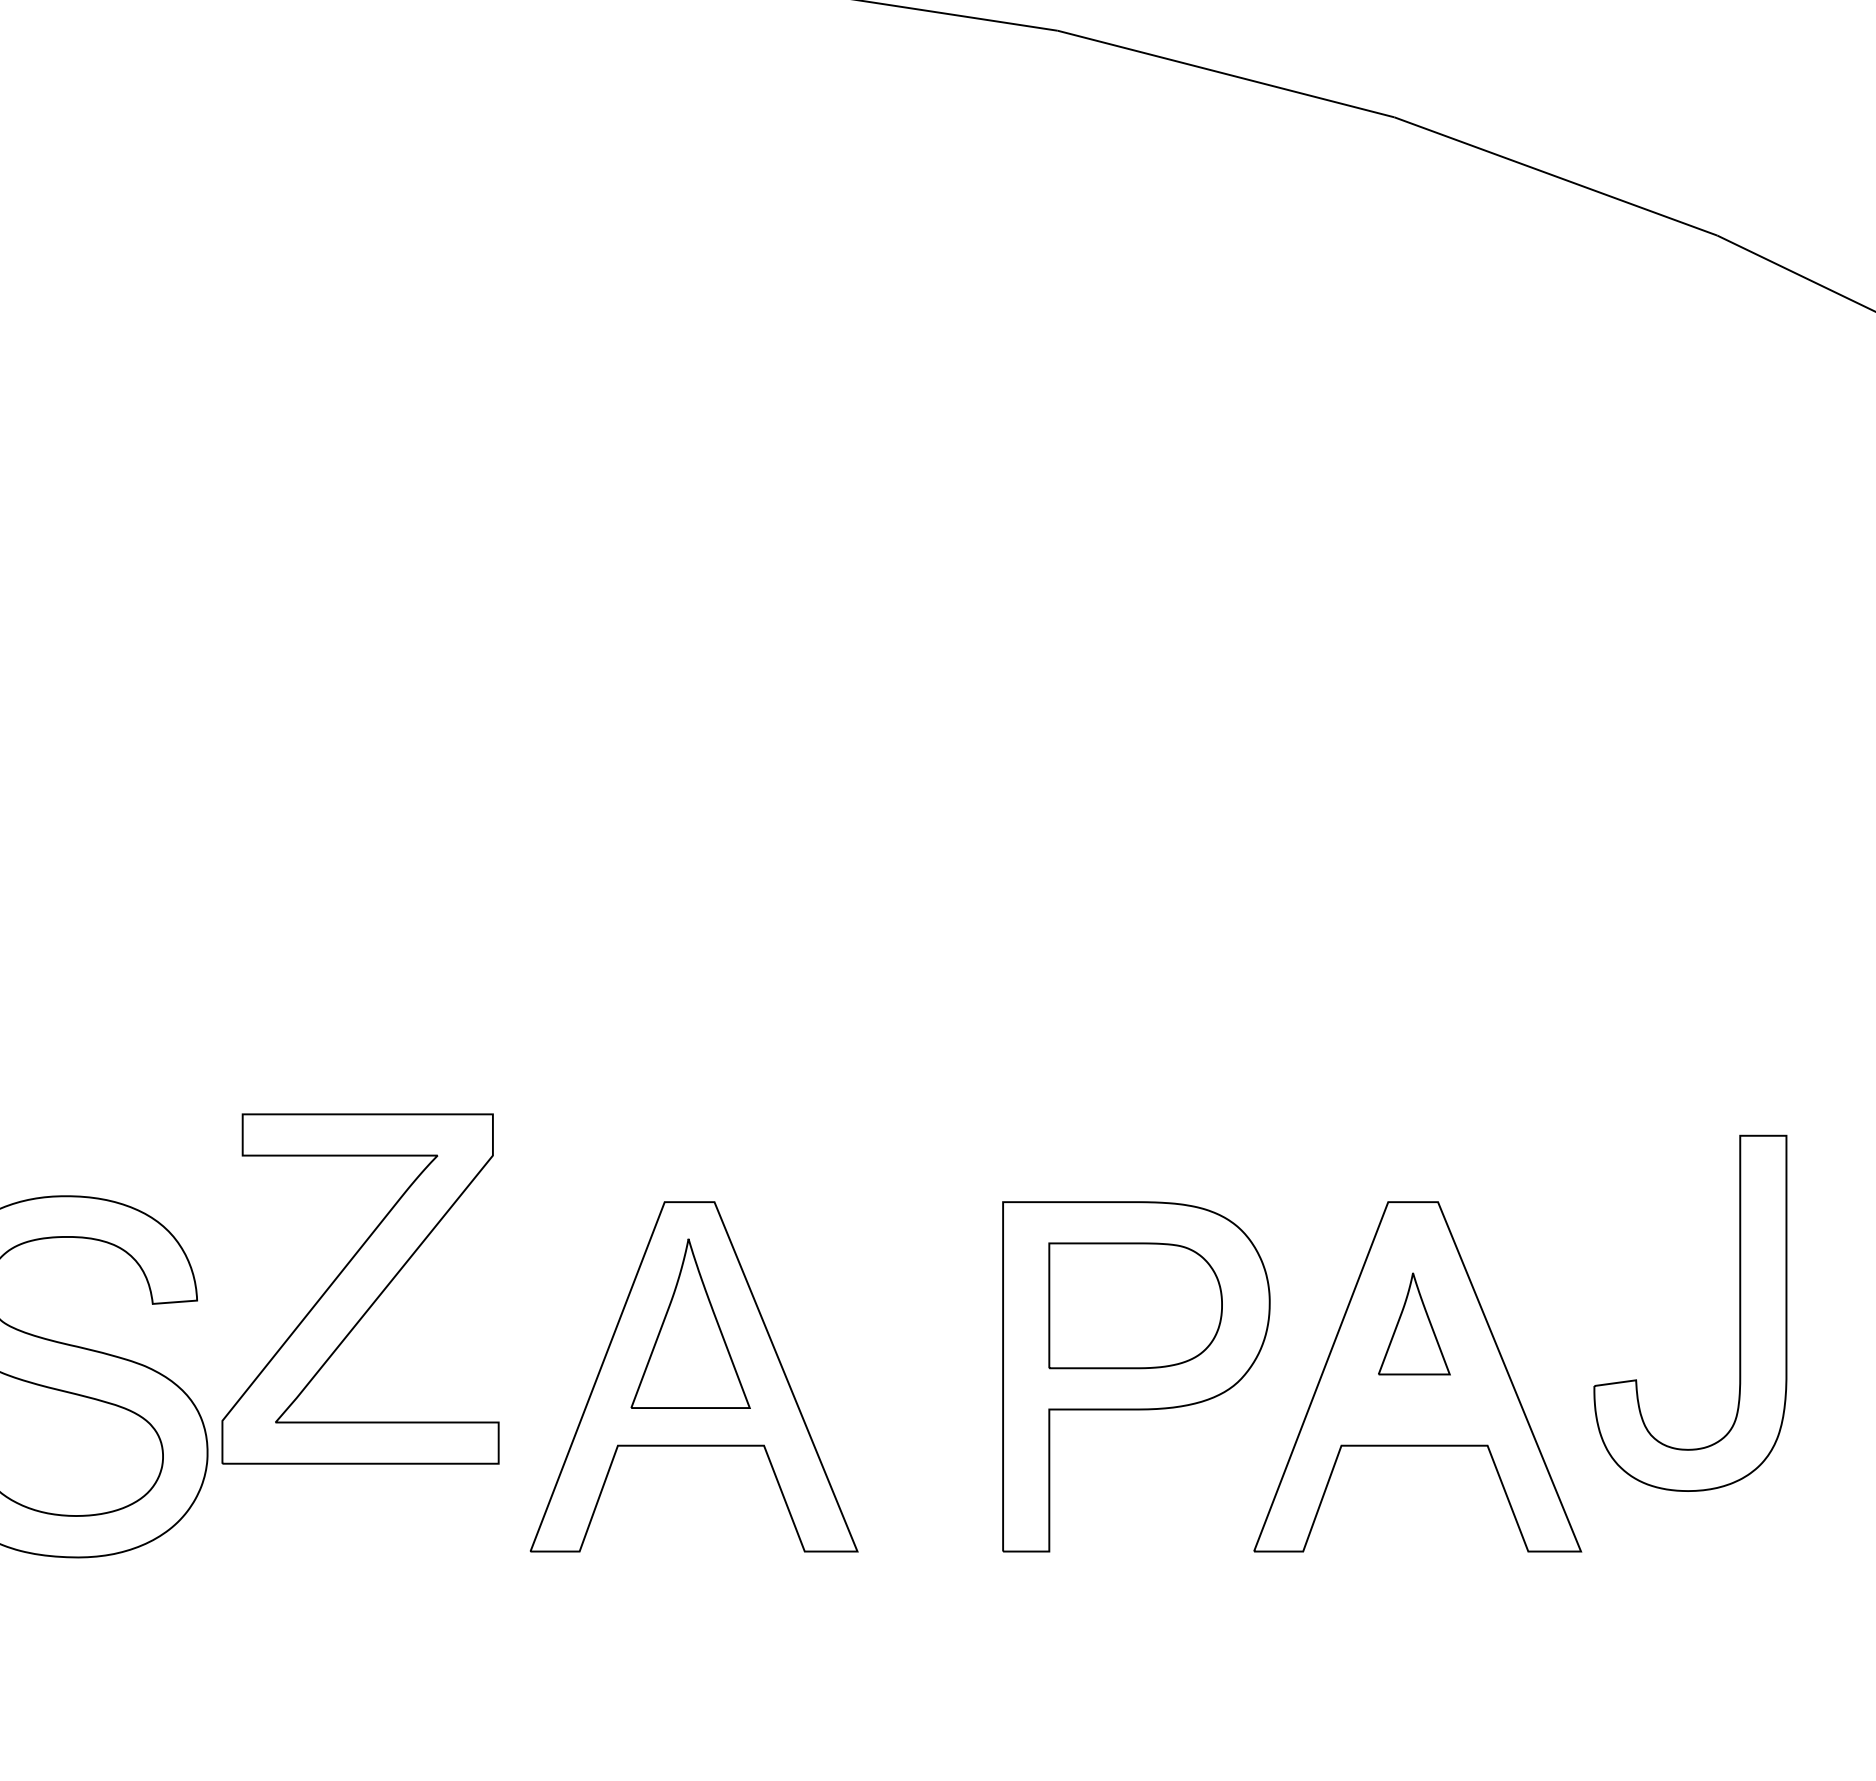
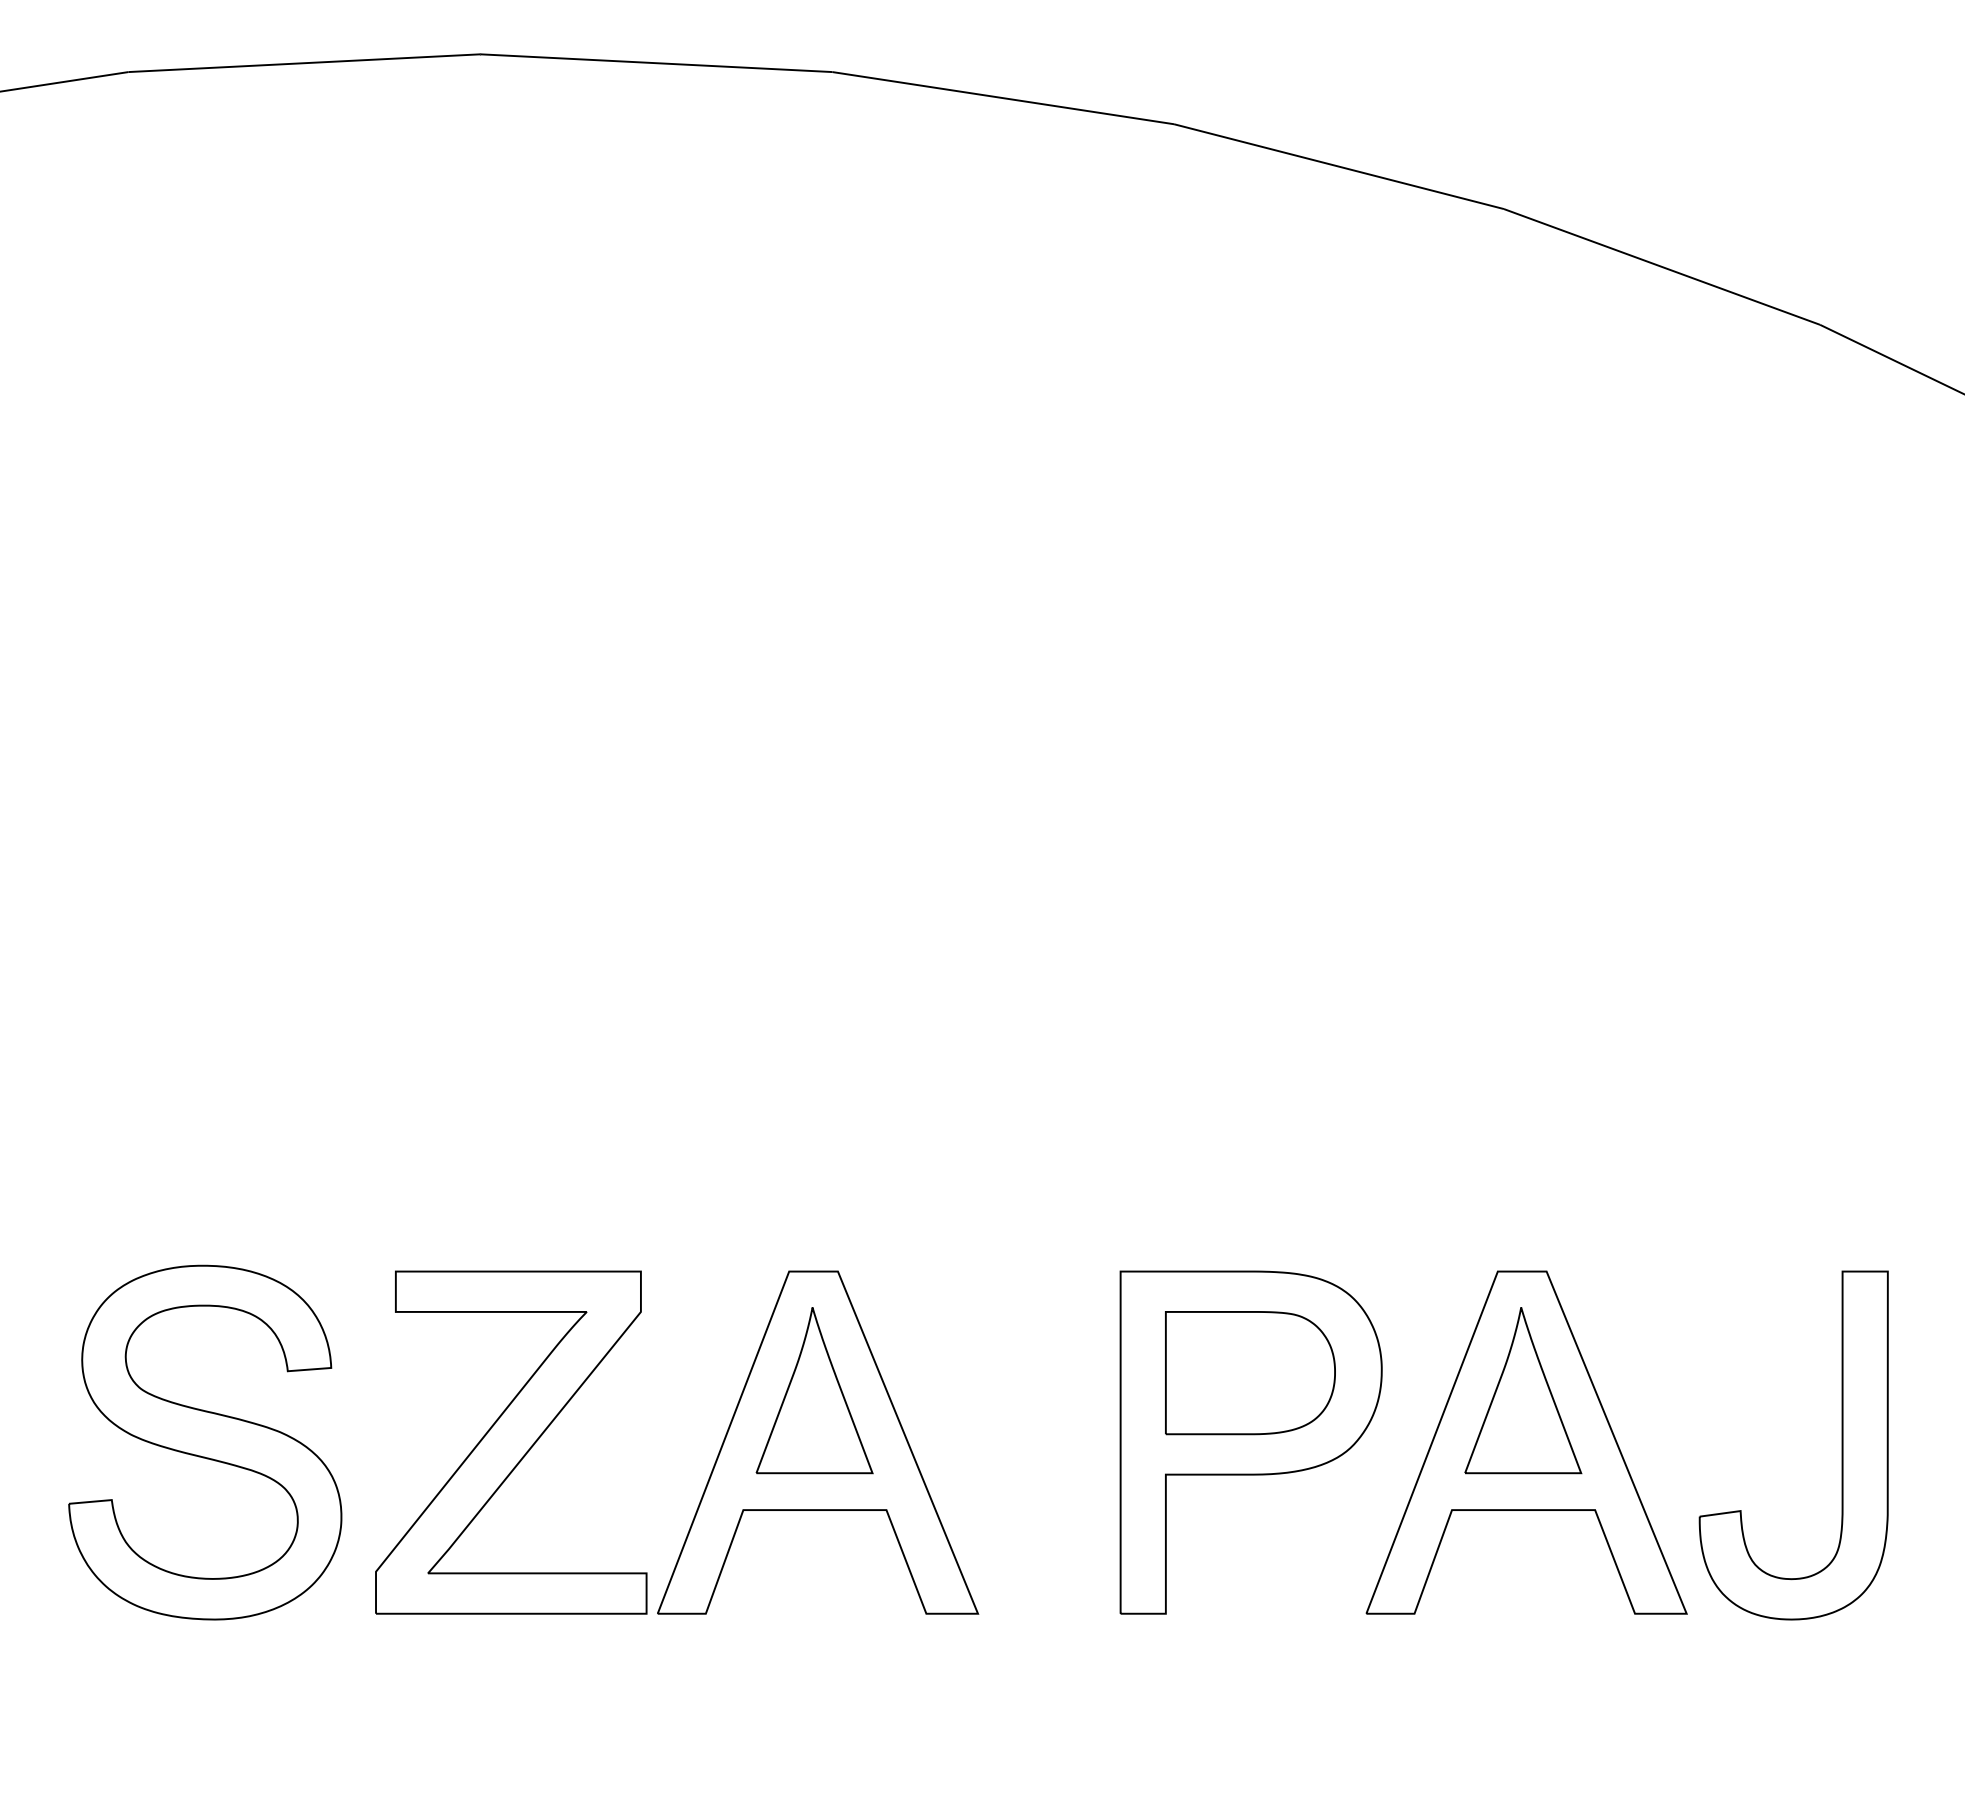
part: (360, 1288) -> (511, 1442), moved
part: (1739, 1313) -> (1841, 1445), moved
part: (1414, 1323) -> (1523, 1390), size x1.67

